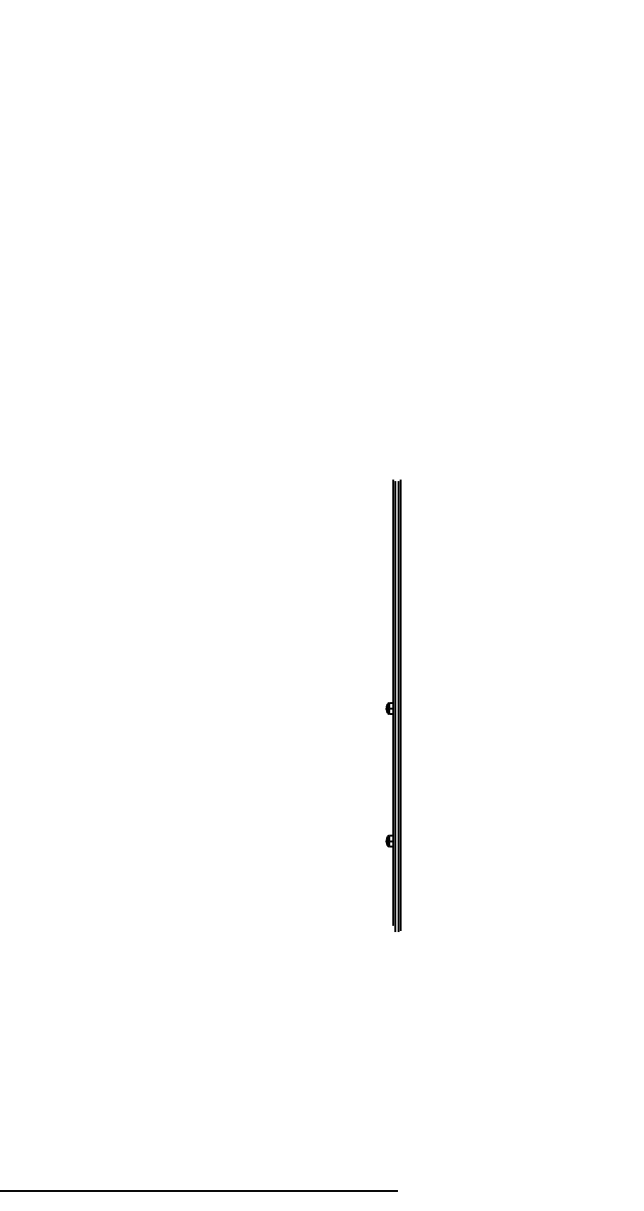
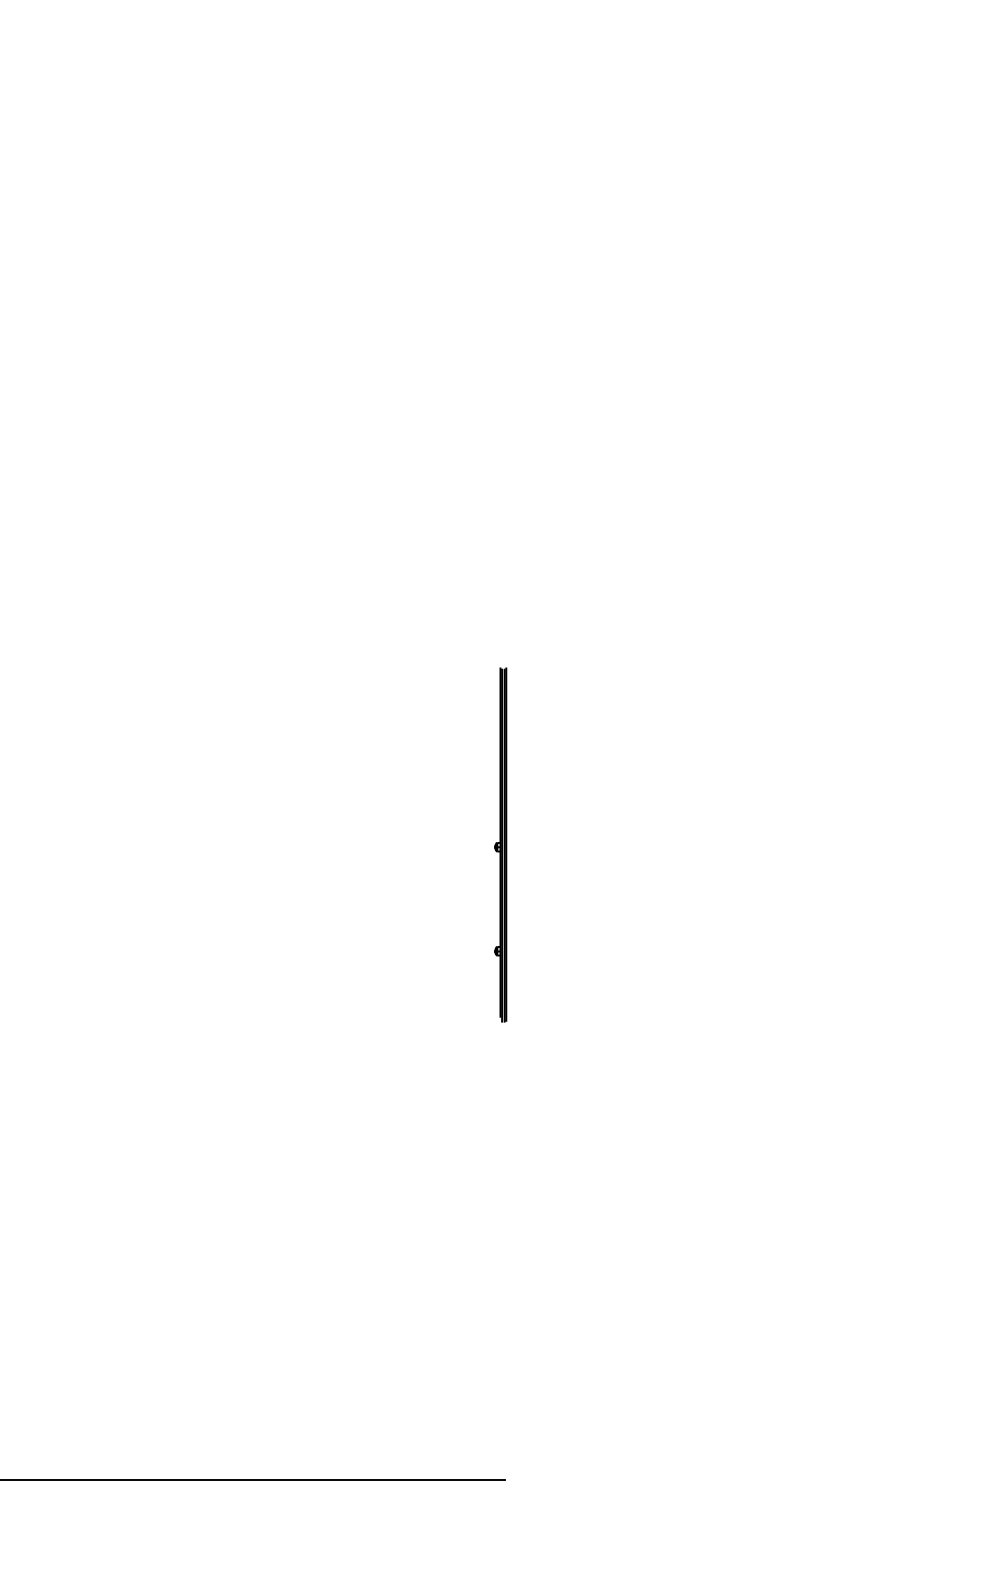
part: (393, 705) -> (500, 844), size x0.6

